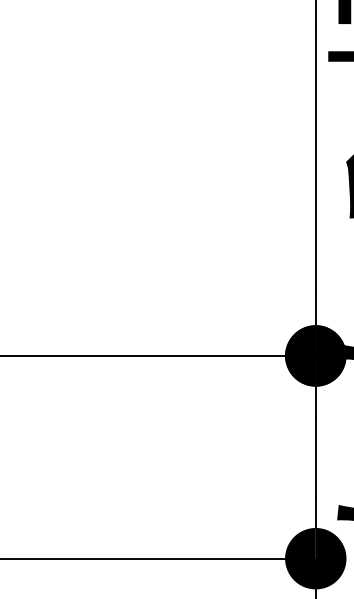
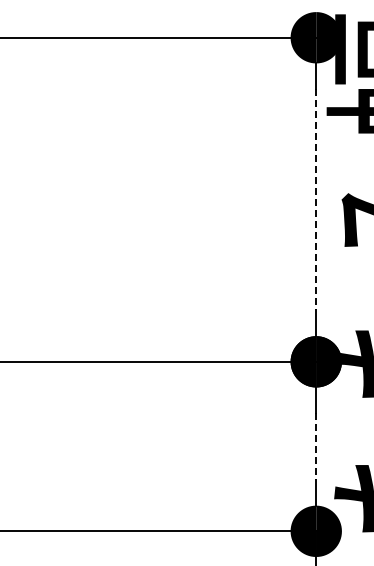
line: (316, 161) -> (316, 199), solid -> dashed
line: (316, 458) -> (316, 447), solid -> dashed

